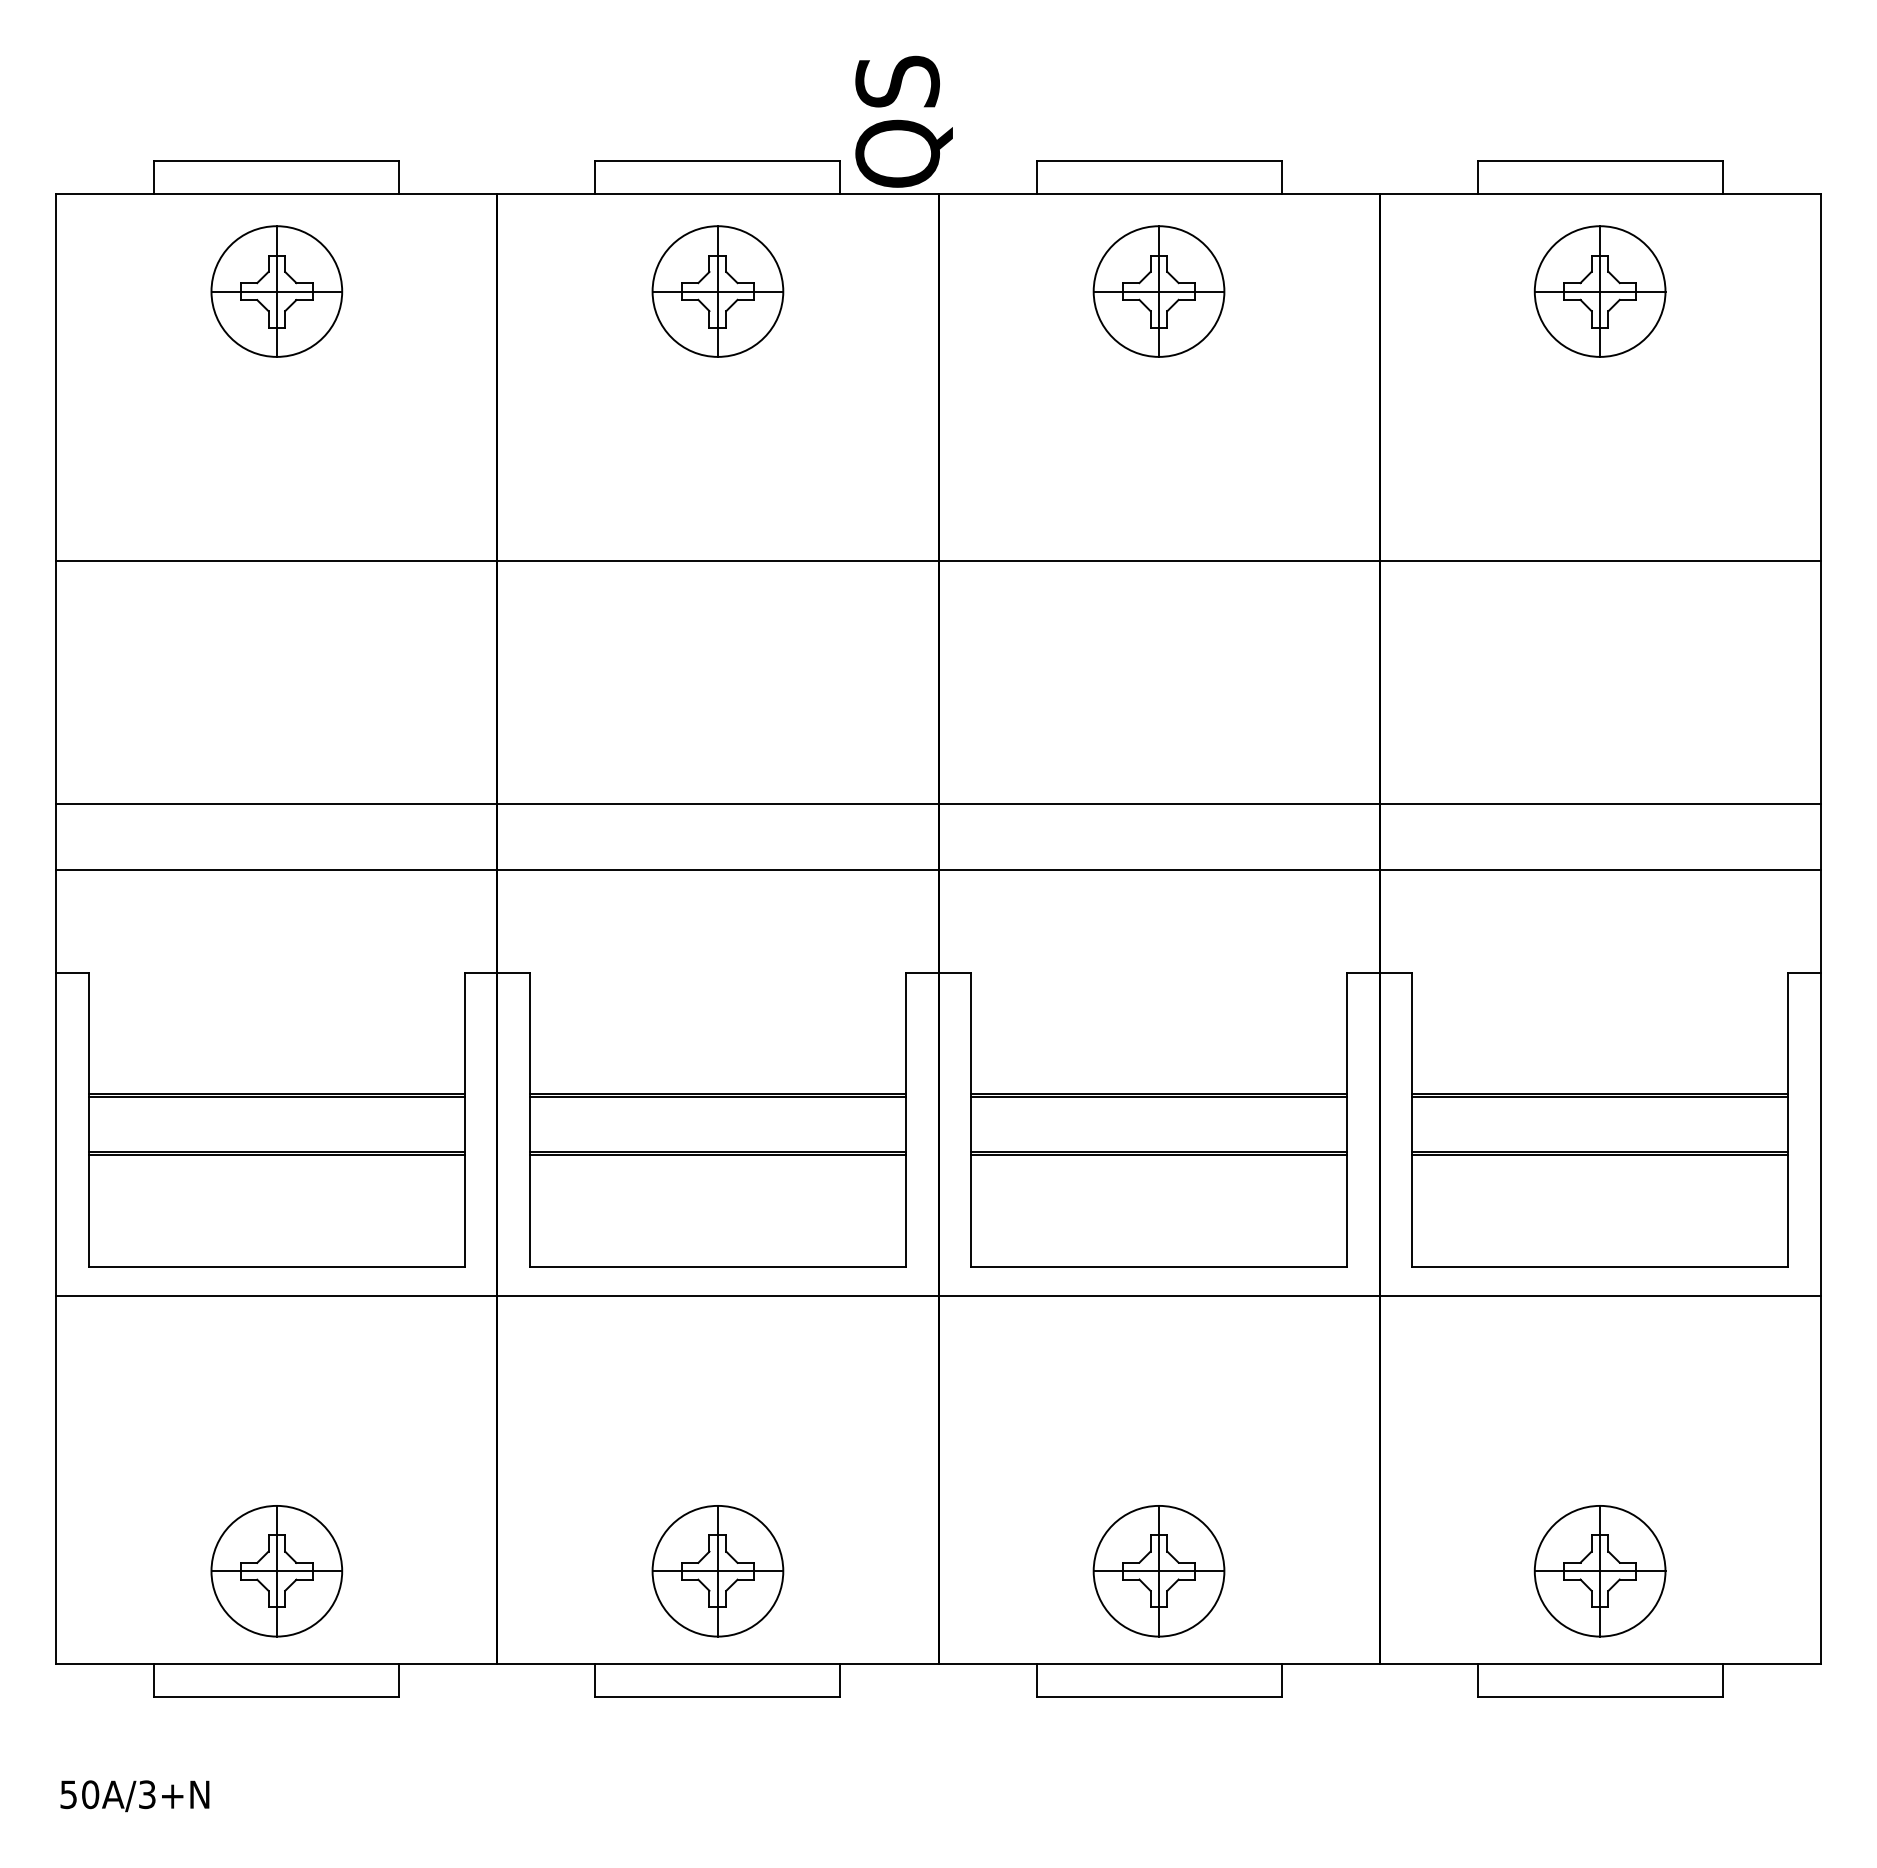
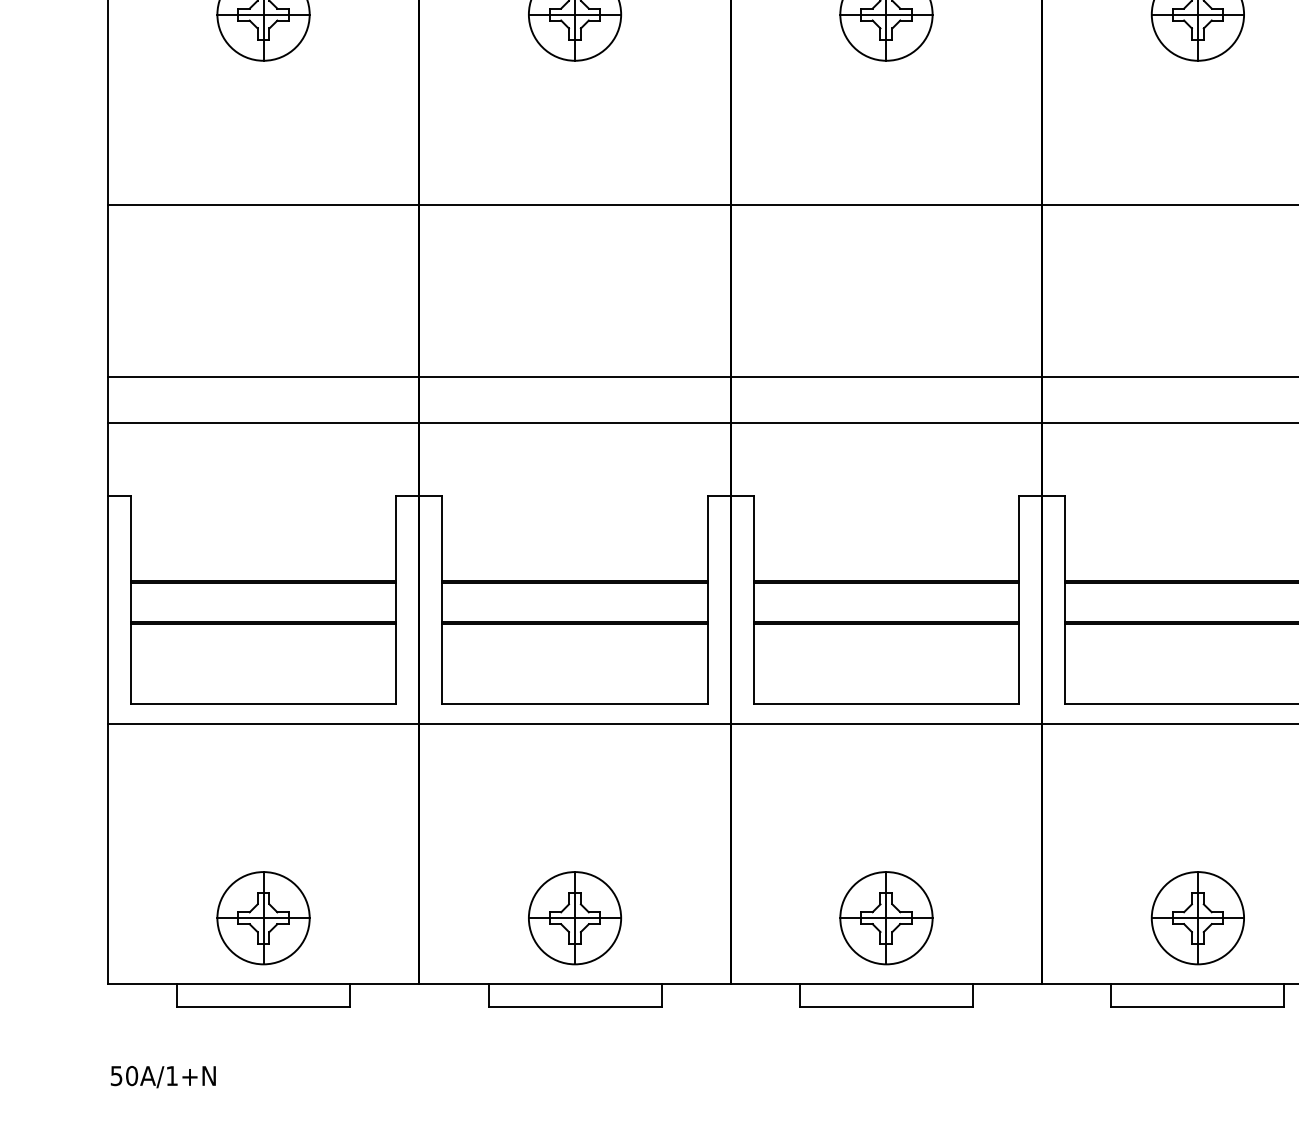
text: (147, 1794) -> (172, 1075), 50A/3+N -> 50A/1+N

